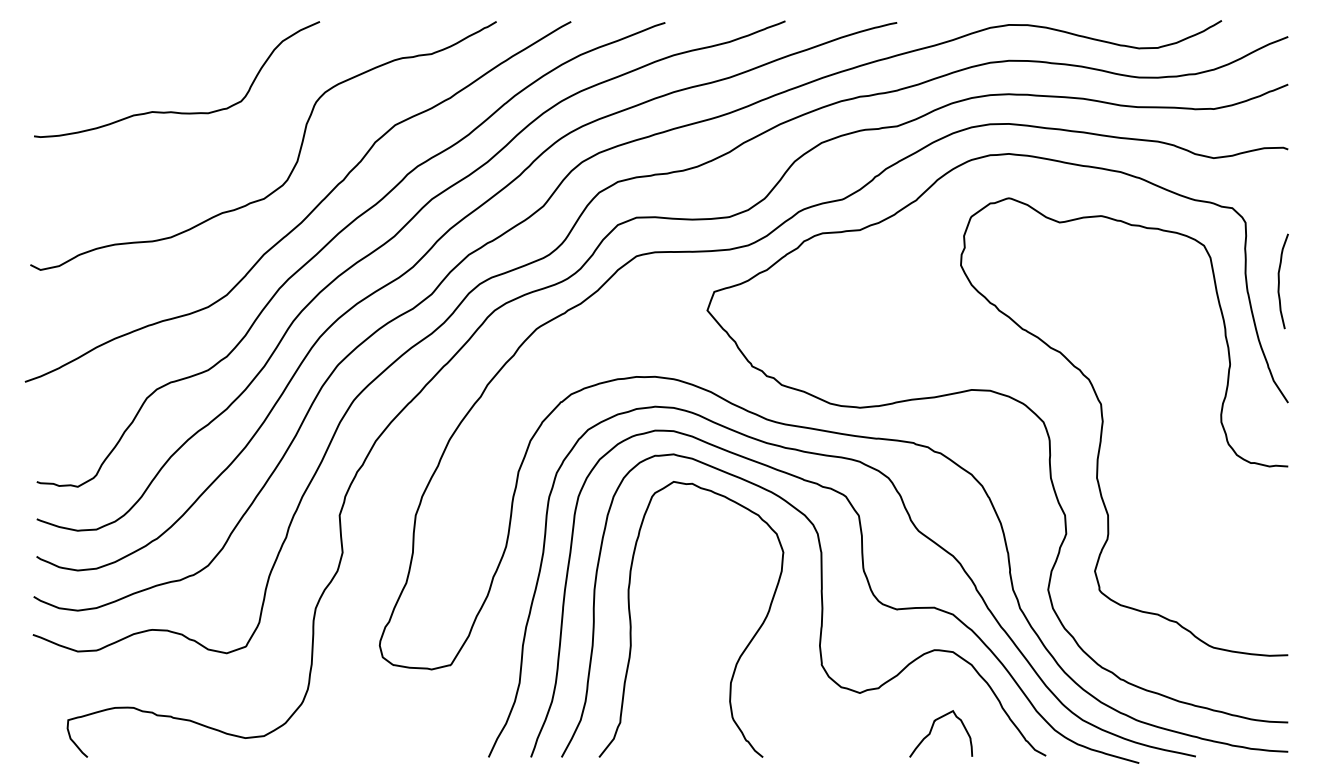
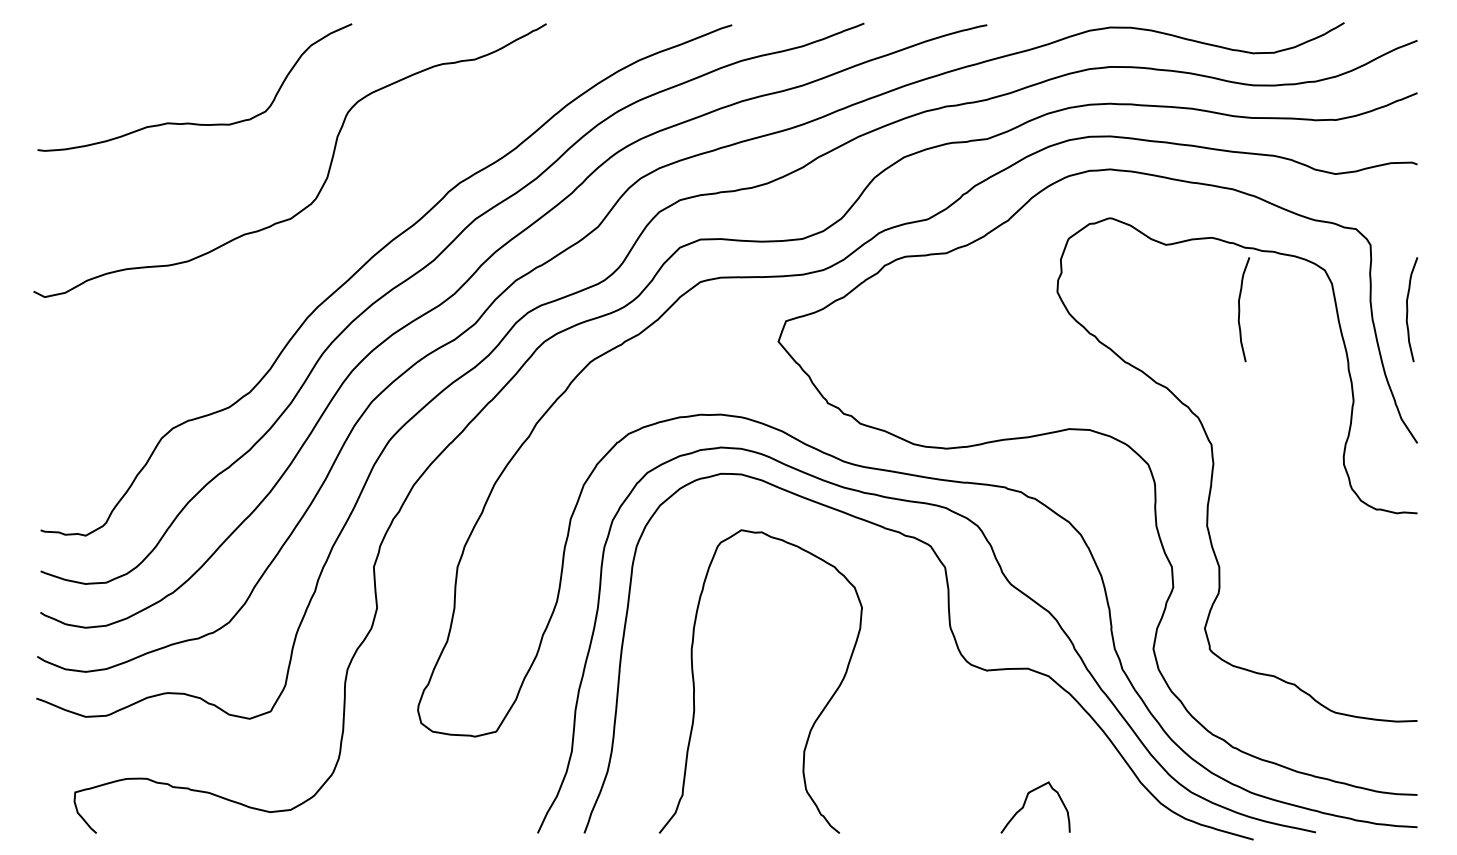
curve: (309, 213) -> (340, 234), removed
curve: (1127, 281) -> (1240, 309), added
curve: (821, 603) -> (903, 664), removed

